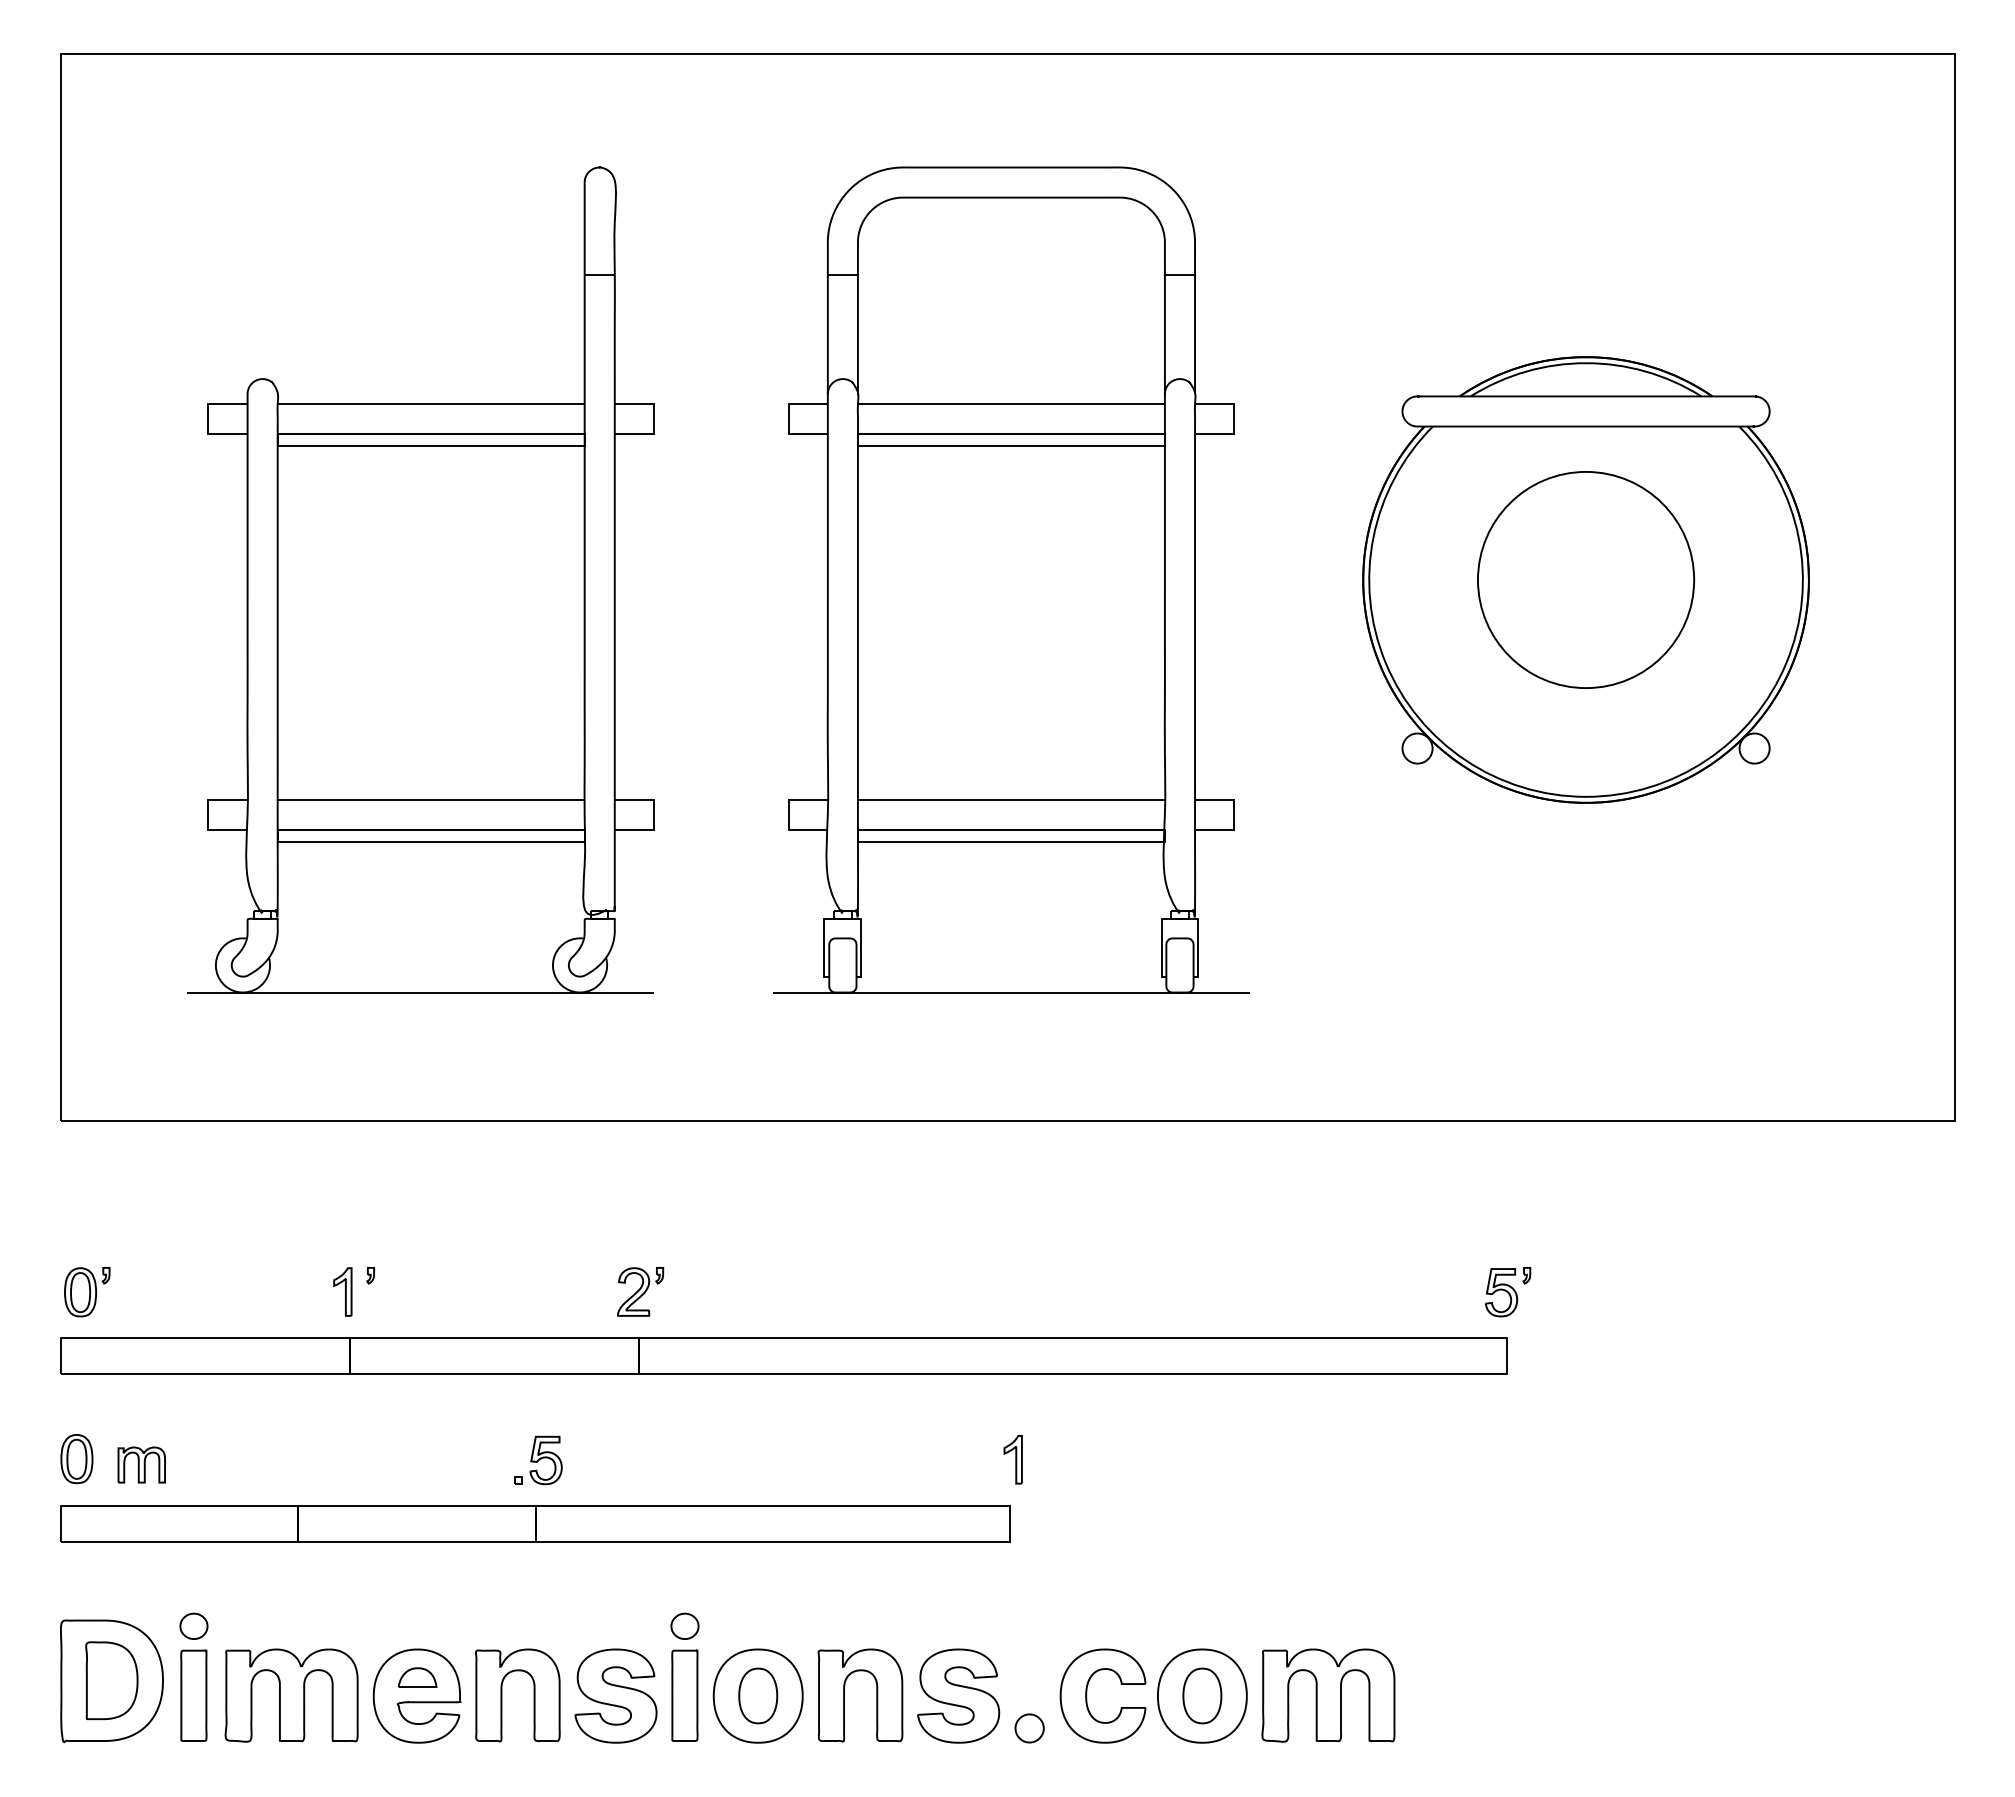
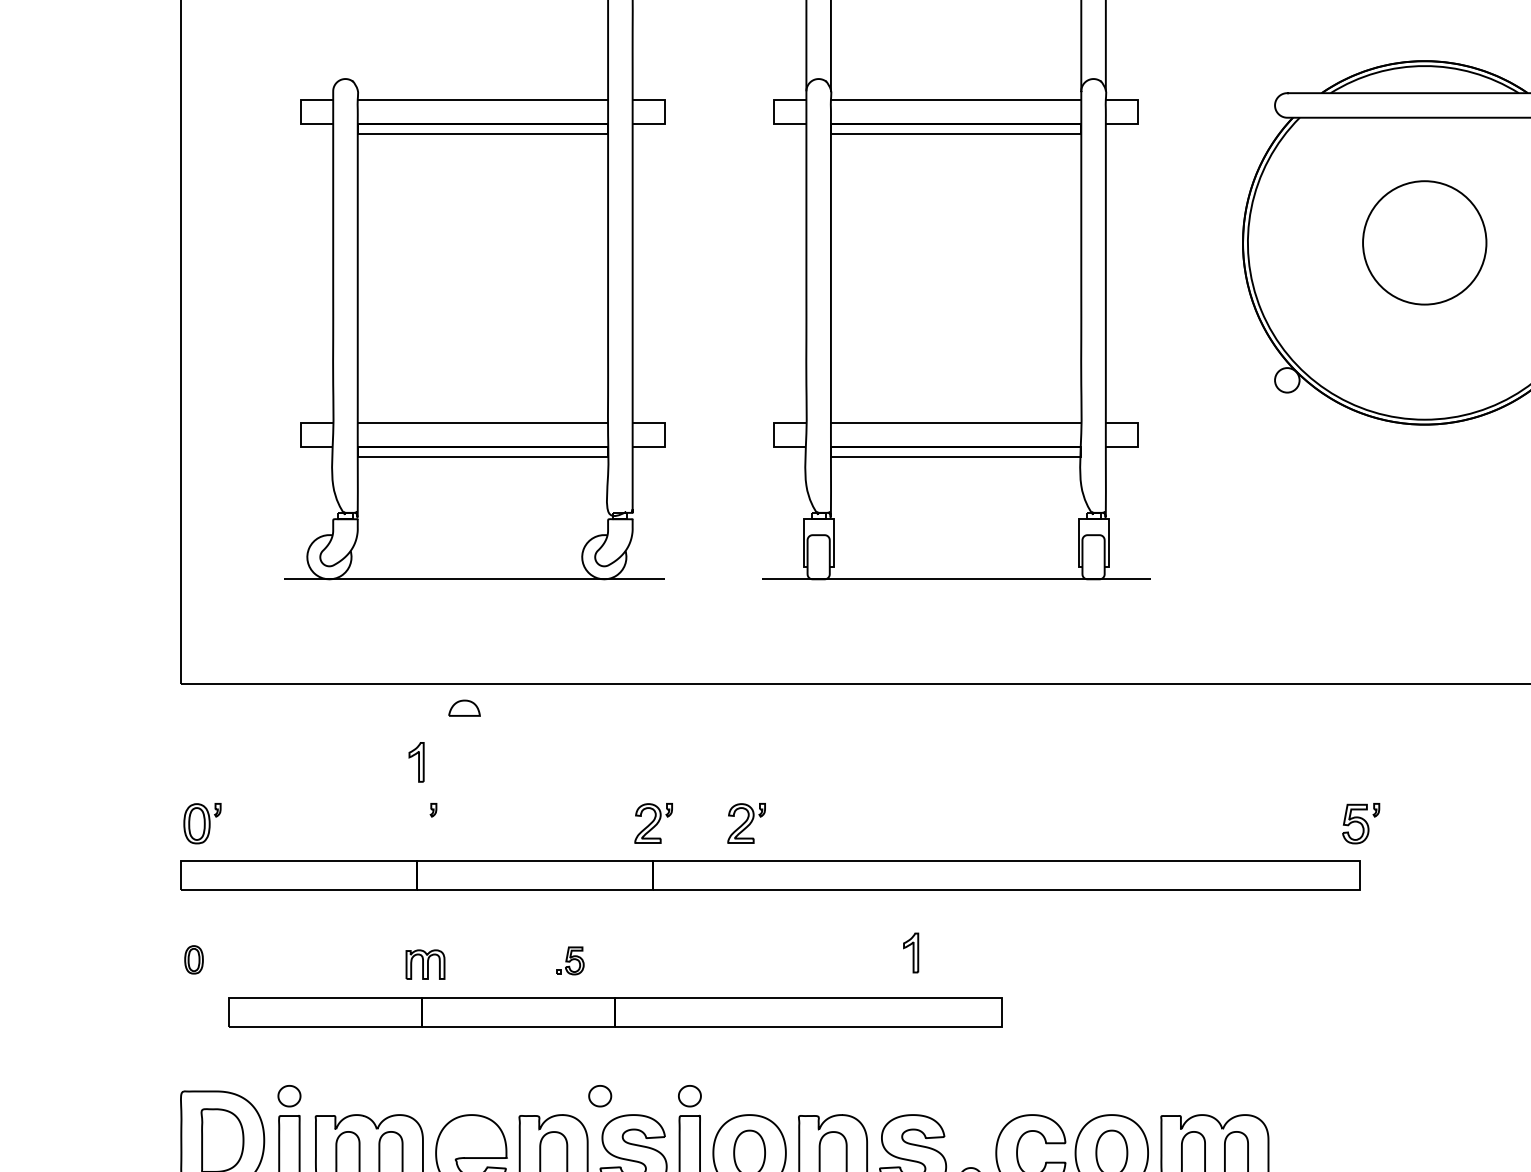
circle: (1585, 579) -> (1424, 242), size x0.7
part: (342, 1291) -> (416, 761), moved
part: (754, 1291) -> (746, 823), added
part: (76, 1459) -> (193, 960), size x0.7
part: (1012, 1459) -> (910, 952), moved
part: (538, 1460) -> (570, 960), size x0.7
part: (141, 1464) -> (425, 964), moved
part: (535, 1523) -> (615, 1012), moved
part: (574, 1625) -> (599, 1095), added
part: (417, 1677) -> (464, 708), moved

